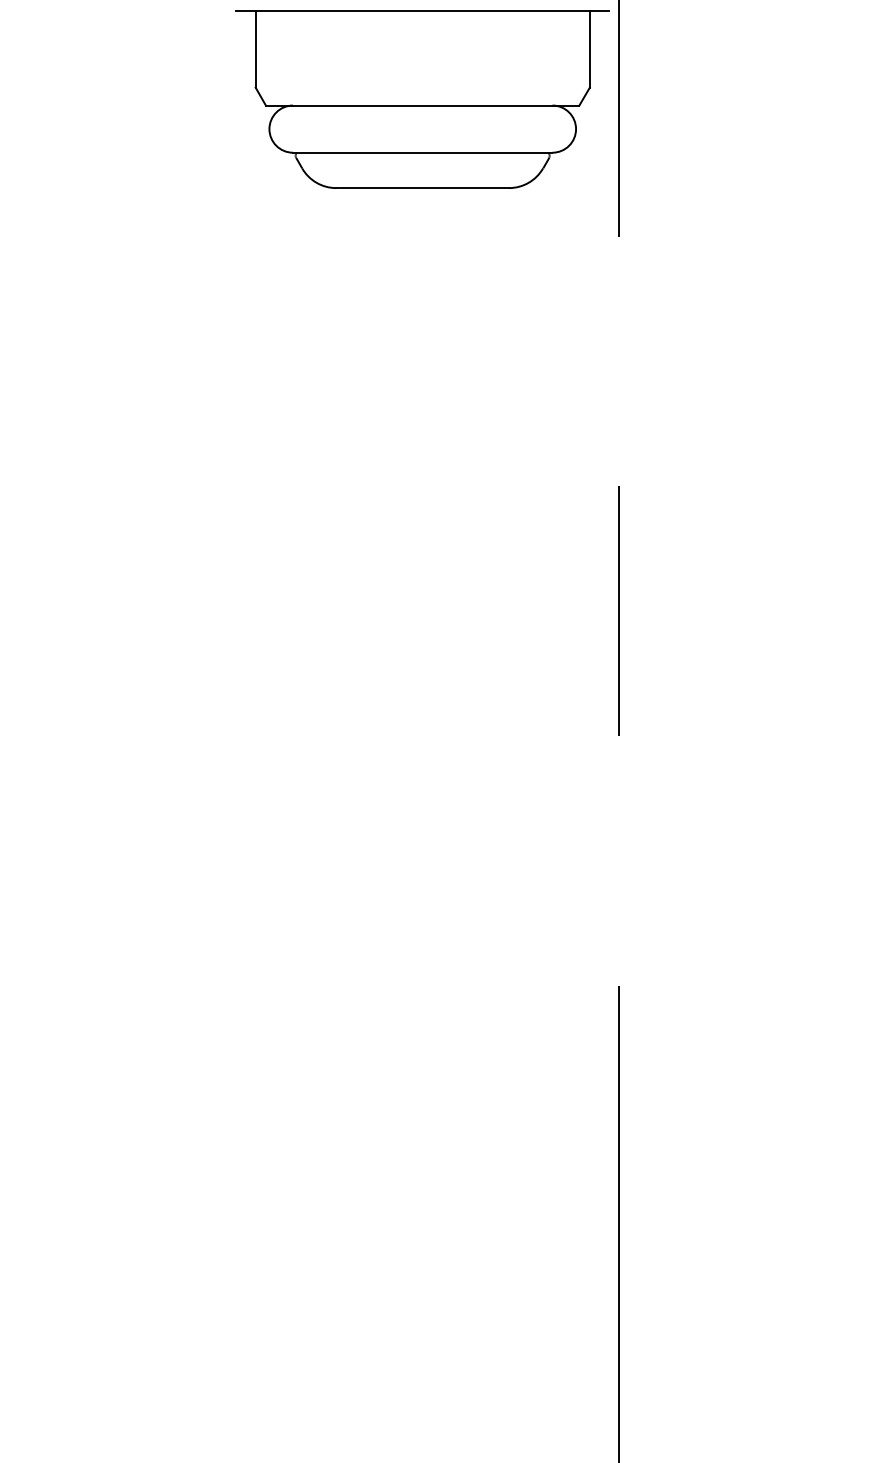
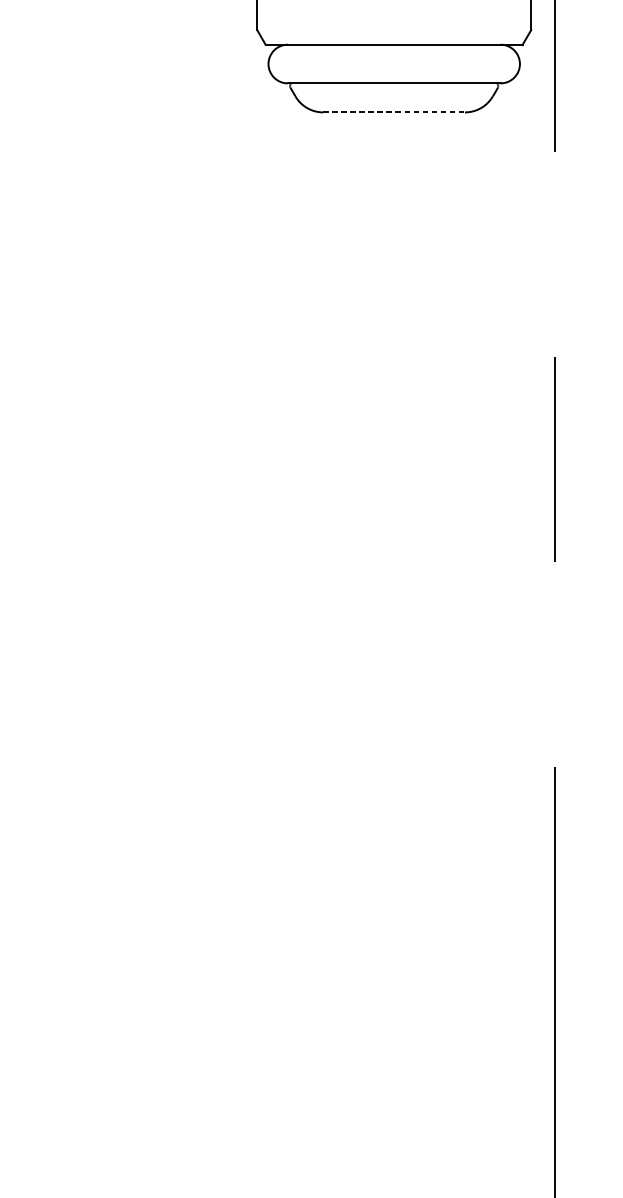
line: (423, 188) -> (394, 112), solid -> dashed

